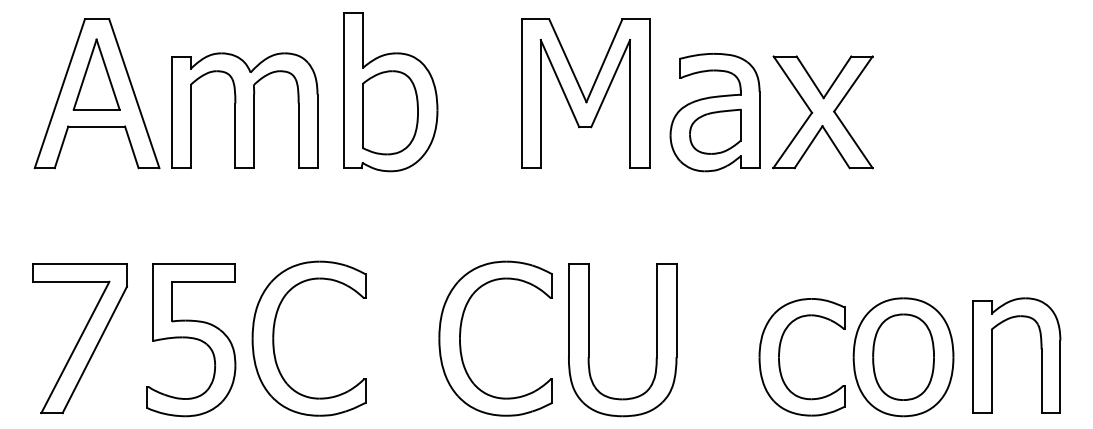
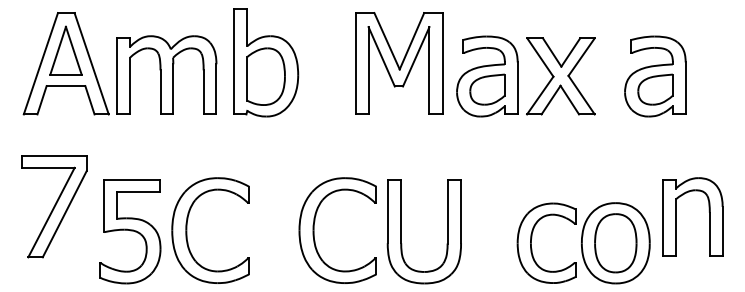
part: (961, 112) -> (655, 76), added
part: (79, 338) -> (54, 206), moved
part: (992, 354) -> (676, 216), moved

